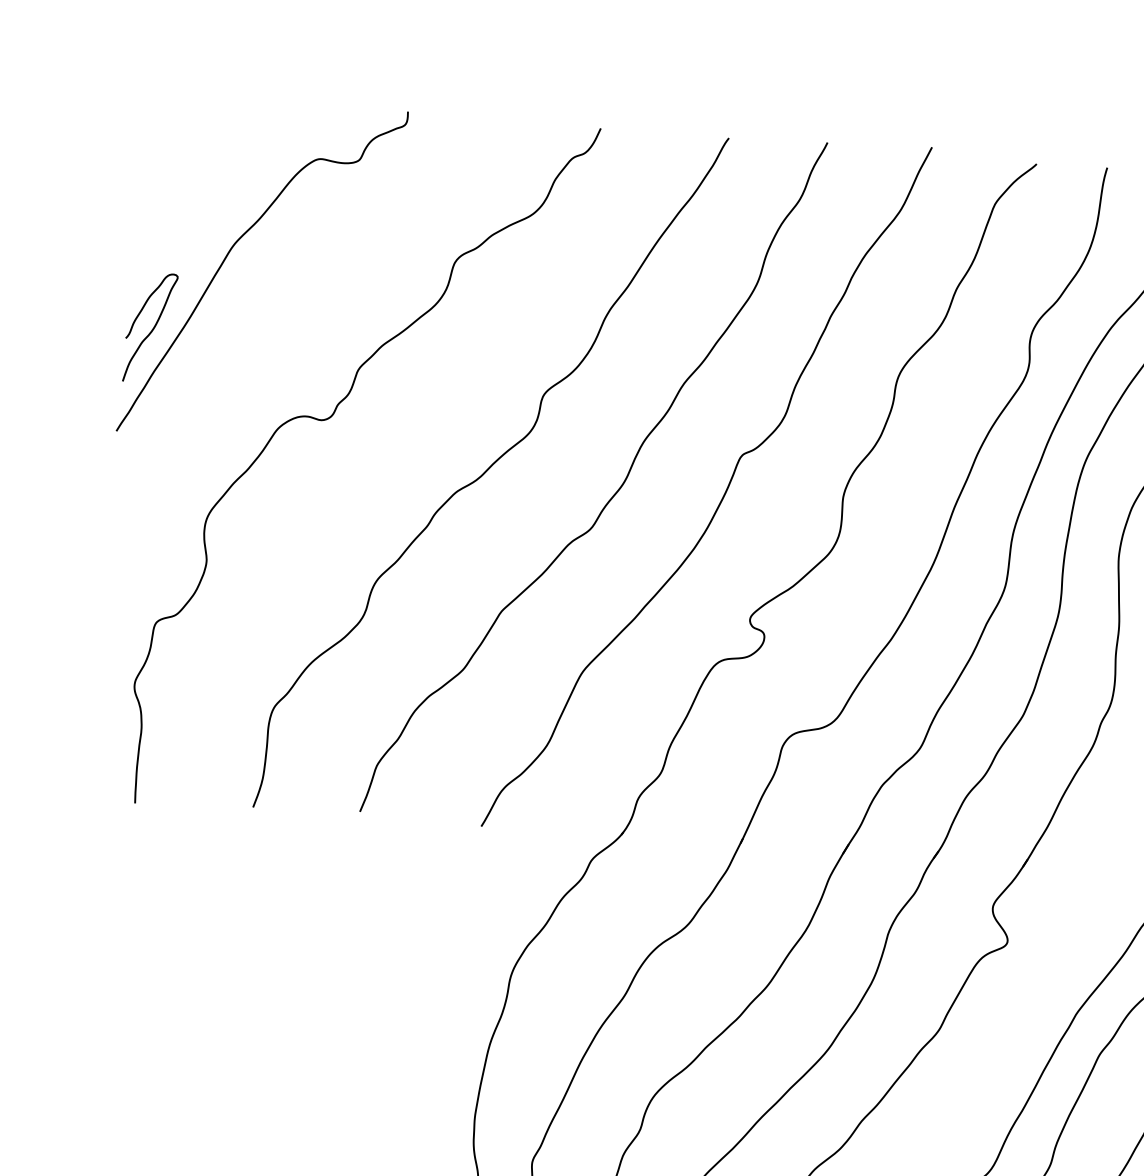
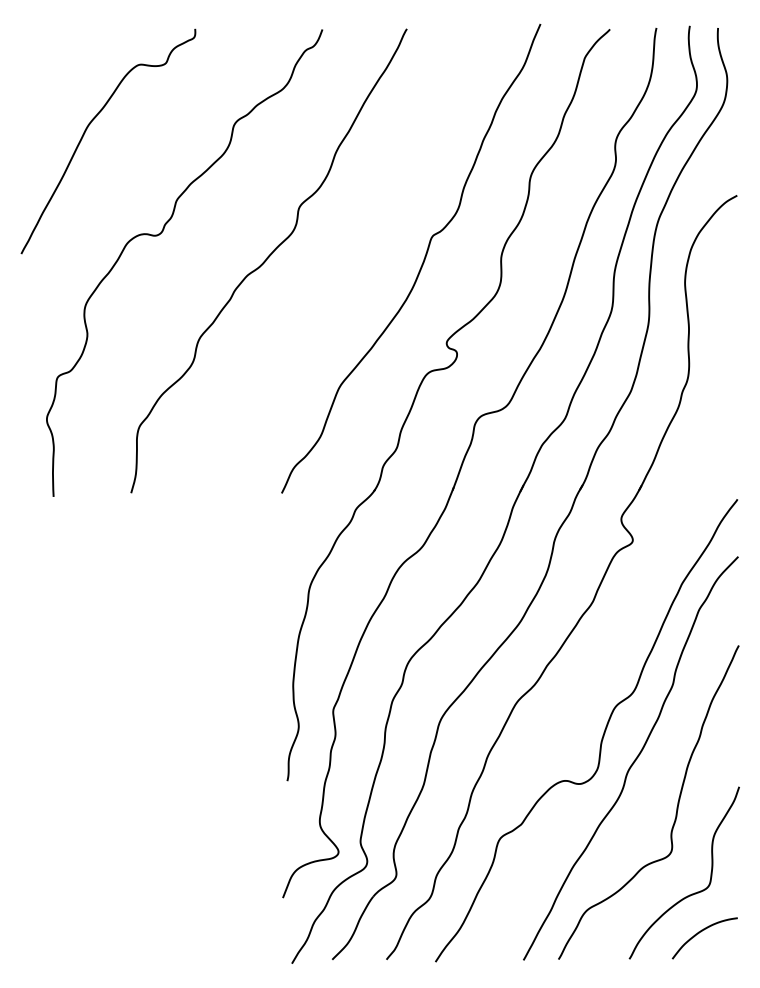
curve: (152, 328) -> (39, 184), removed
curve: (615, 491) -> (351, 266), removed

